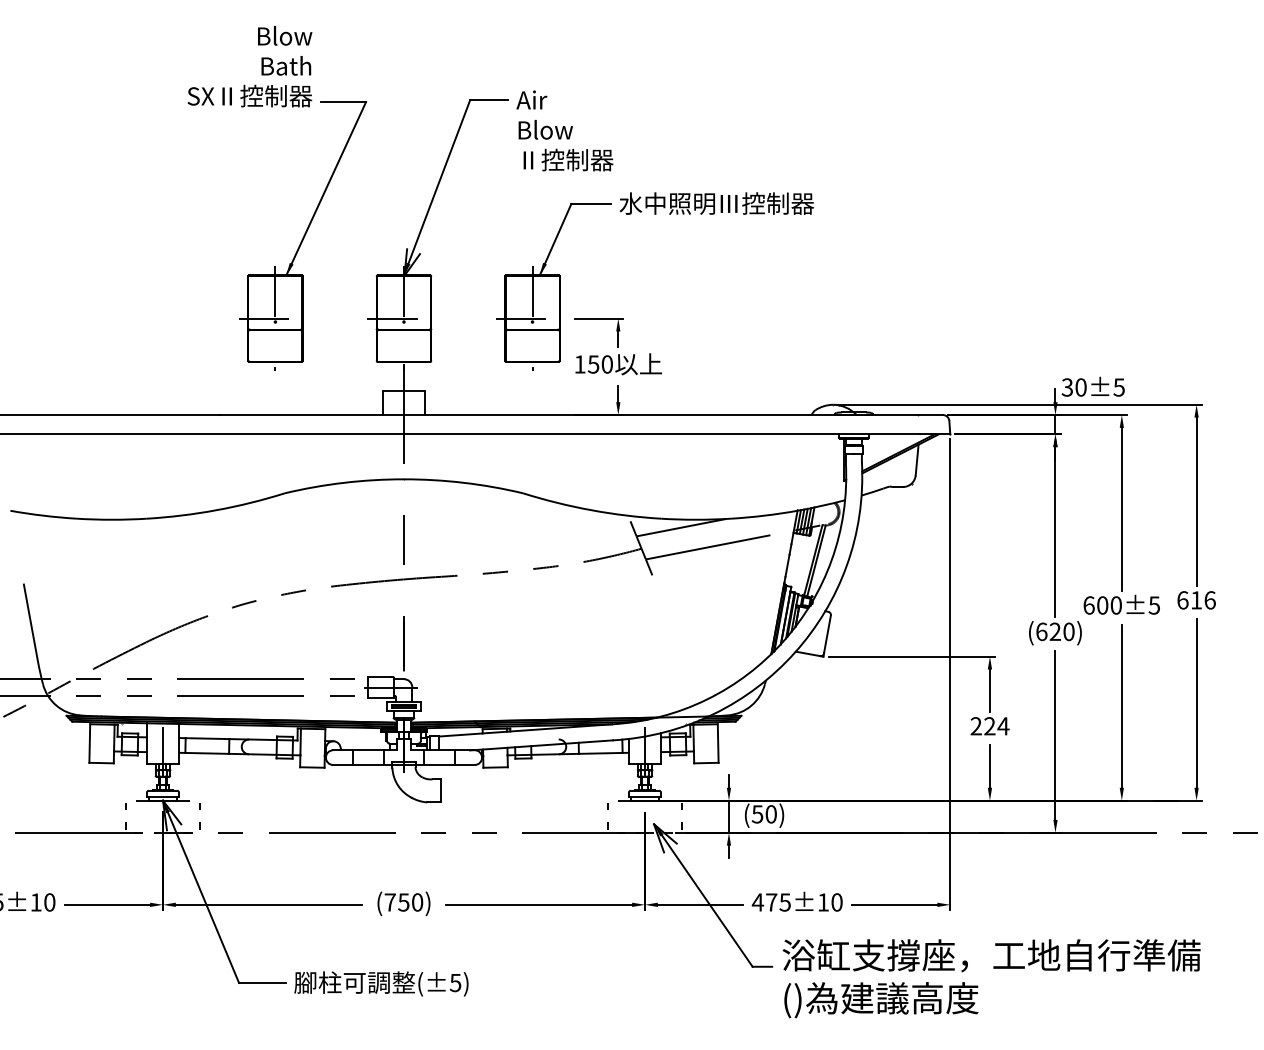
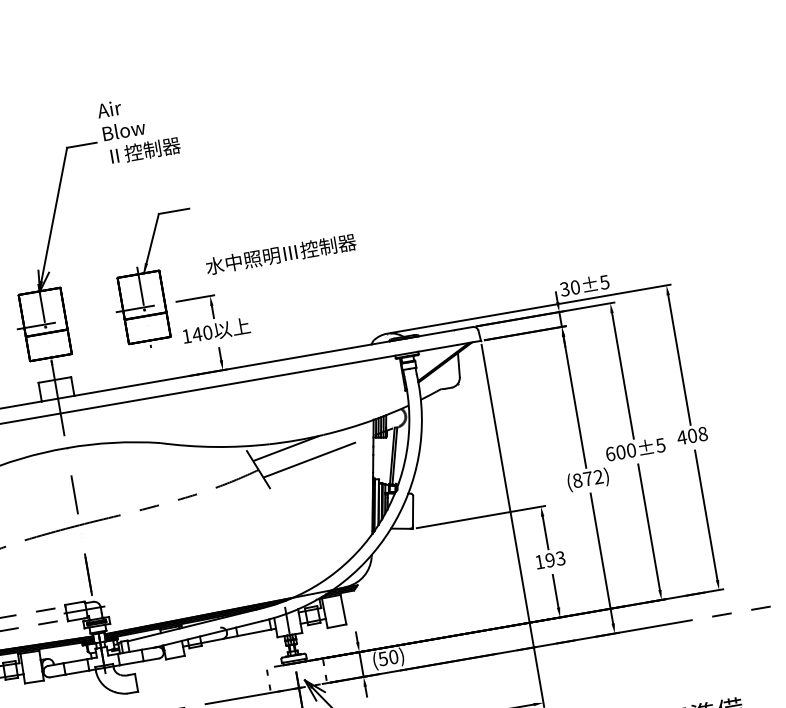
text: (564, 130) -> (138, 128), moved
text: (716, 203) -> (280, 254), moved
text: (593, 364) -> (197, 334), 150 -> 140
text: (1195, 600) -> (691, 436), 616 -> 408
text: (1055, 631) -> (588, 478), (620) -> (872)
text: (989, 726) -> (549, 560), 224 -> 193

